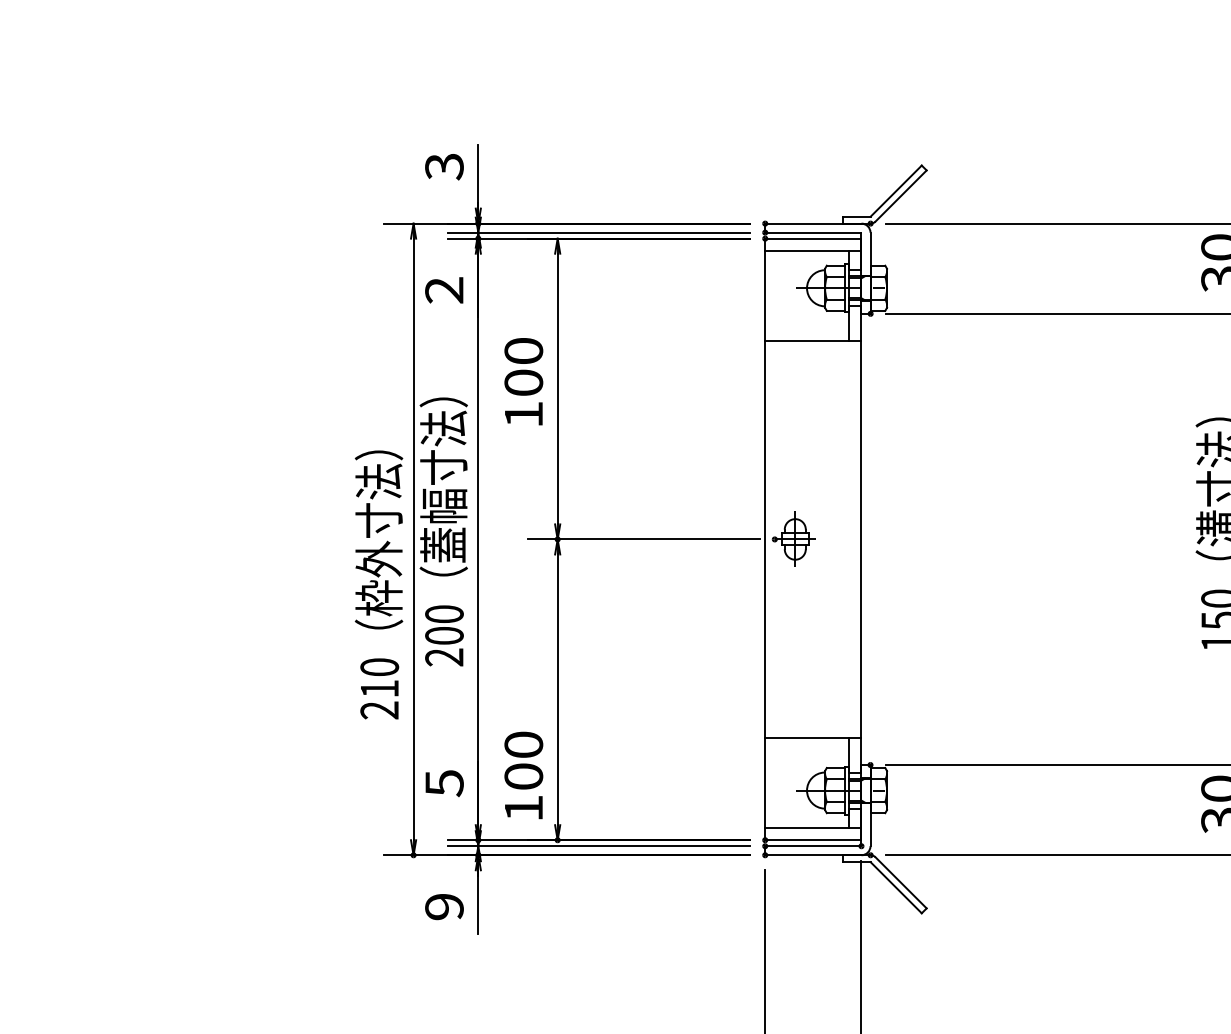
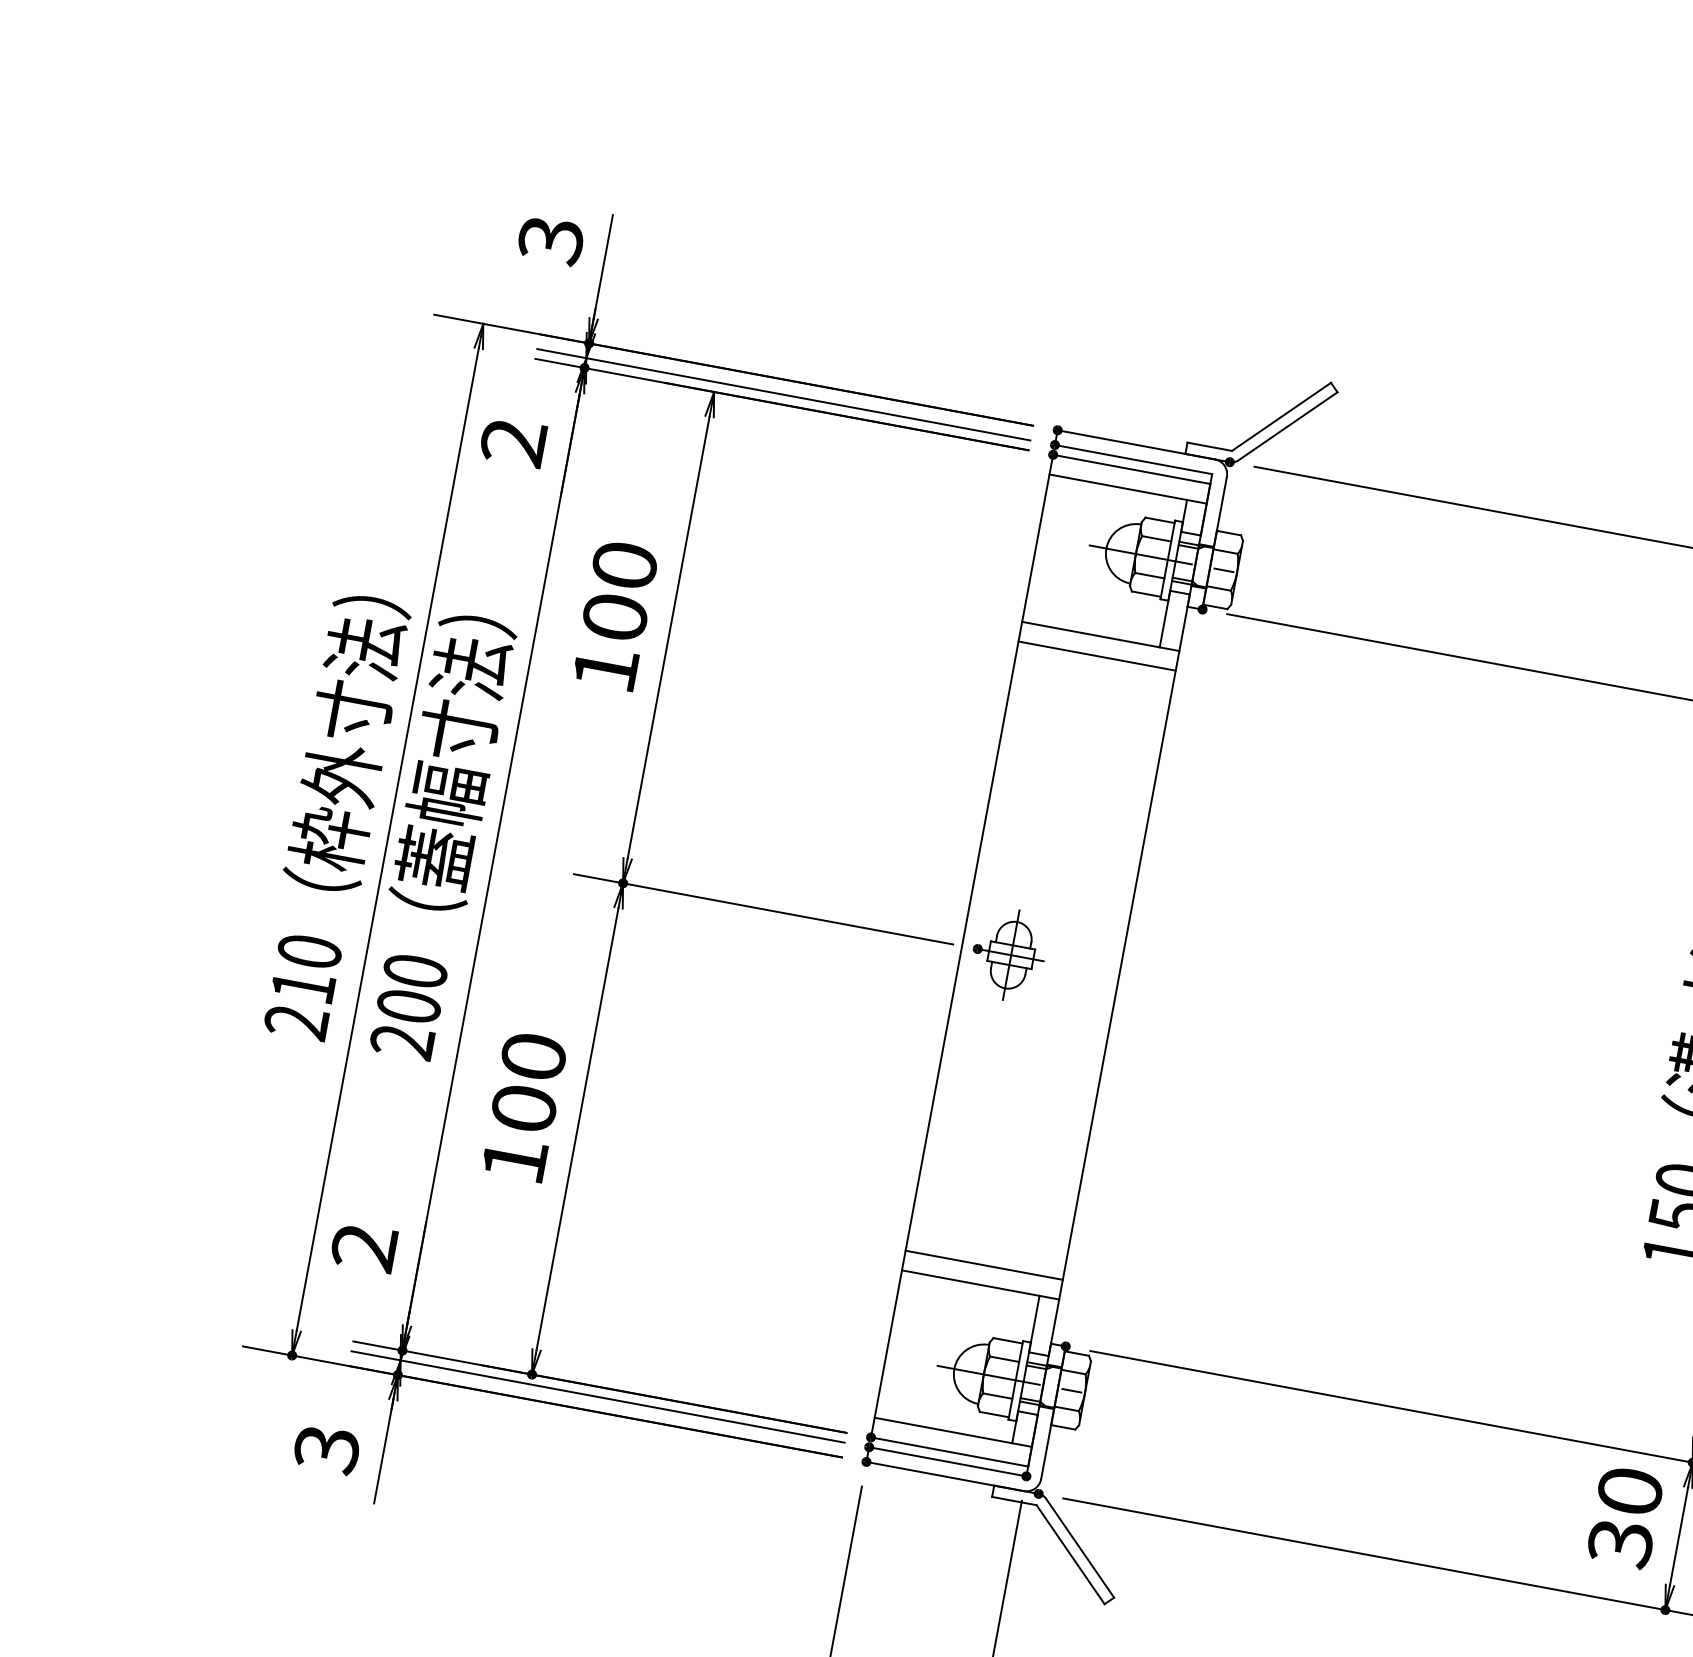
line: (813, 352) -> (1097, 655), added
text: (378, 584) -> (332, 816), moved
line: (813, 725) -> (984, 1264), added
text: (523, 775) -> (523, 1106), moved
text: (444, 783) -> (364, 1247), 5 -> 2
text: (444, 907) -> (326, 1450), 9 -> 3

